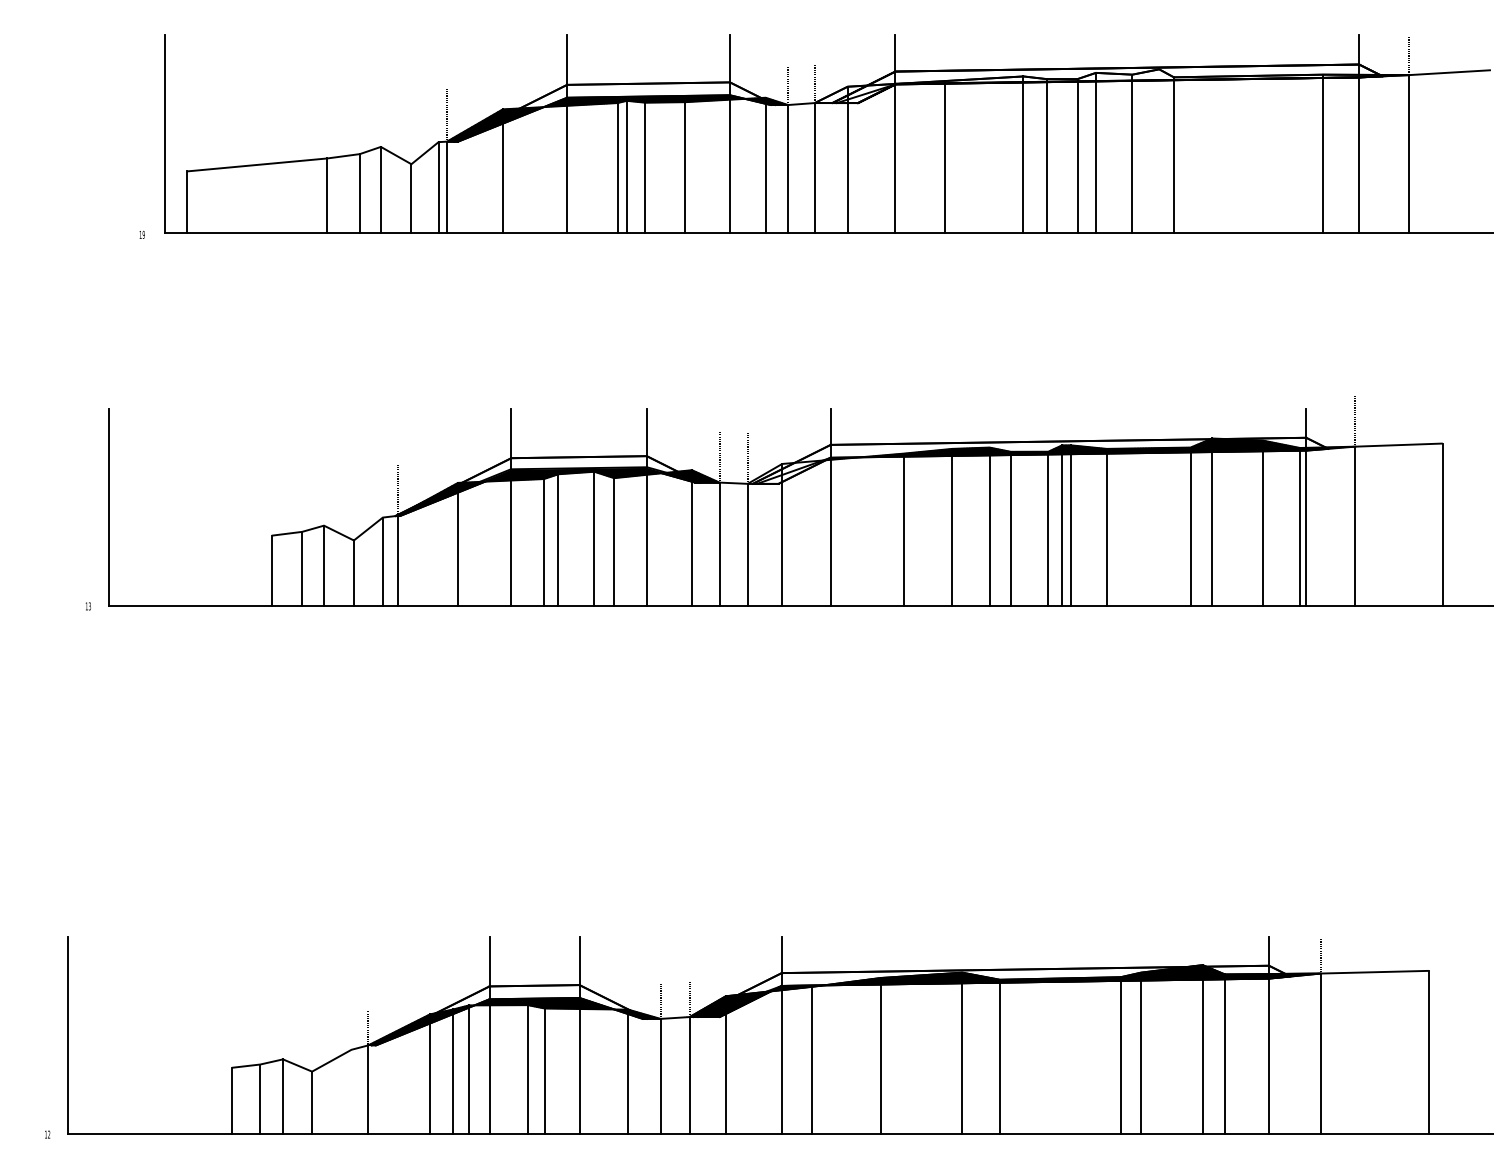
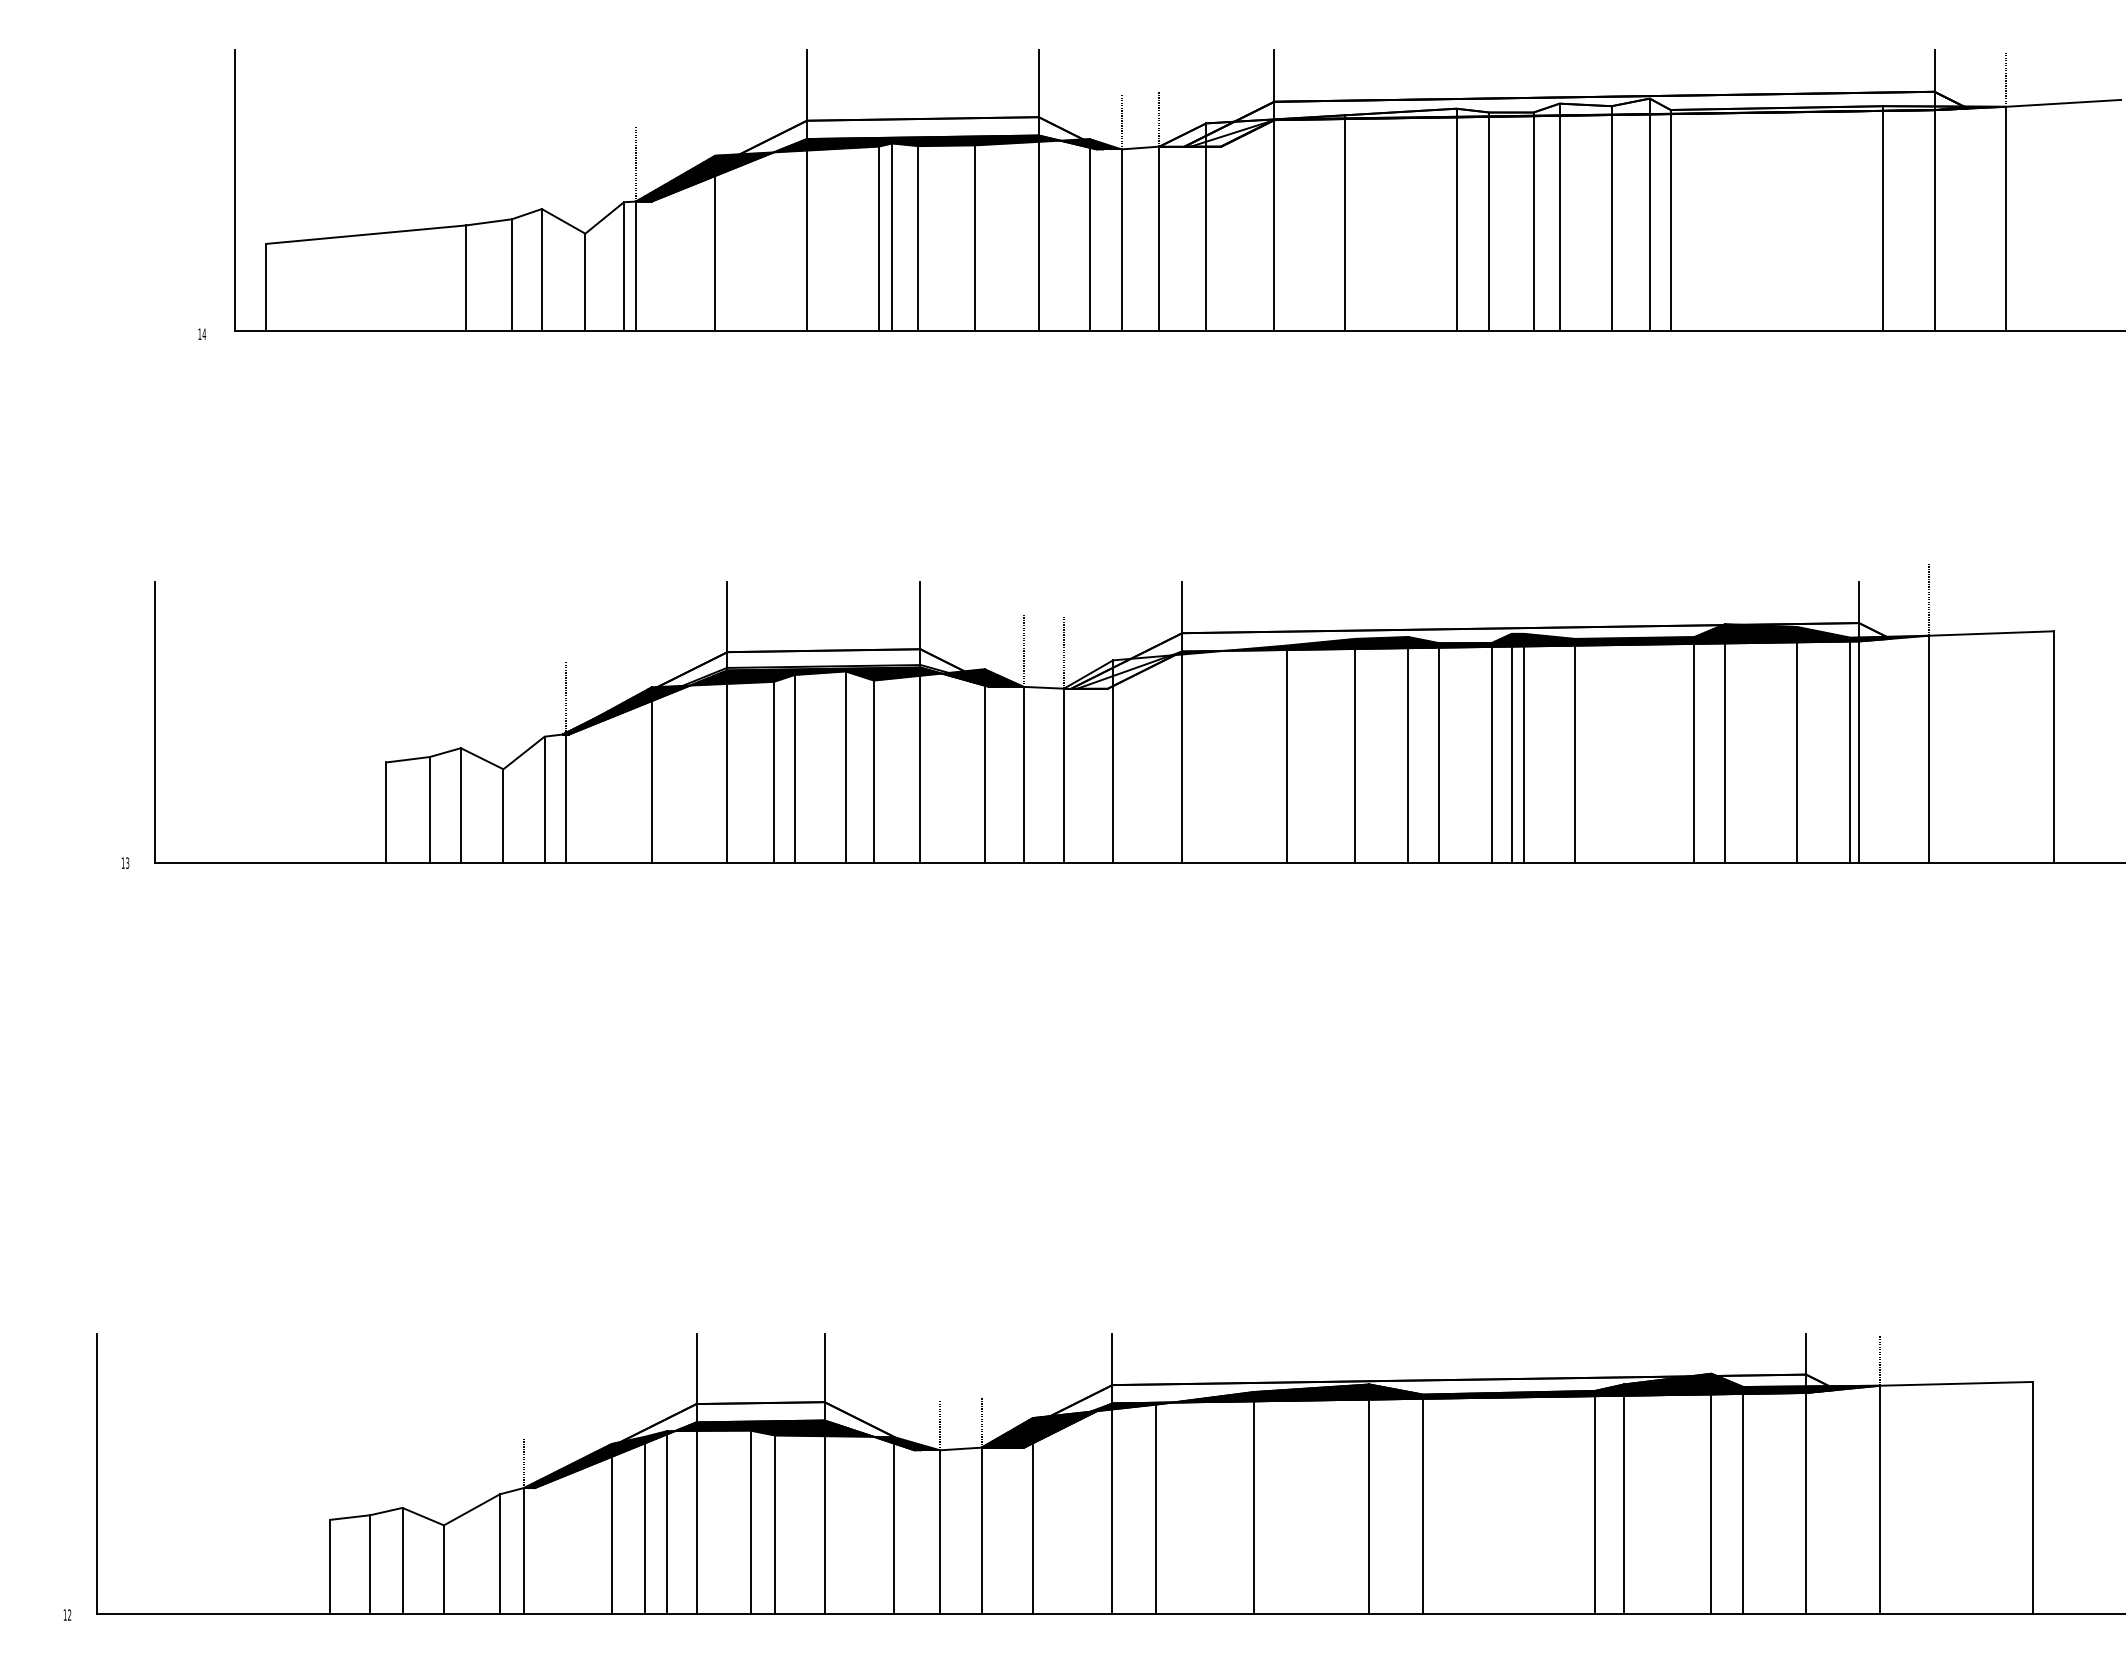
line: (1159, 150) -> (1649, 214), added
text: (143, 234) -> (204, 333), 19 -> 14
line: (351, 1092) -> (500, 1554), added

